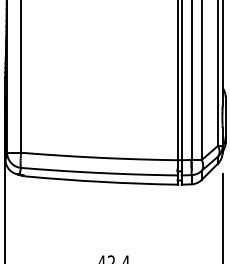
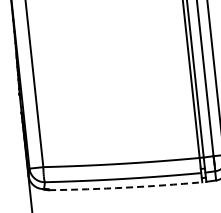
arc: (100, 181) -> (125, 187), solid -> dashed

